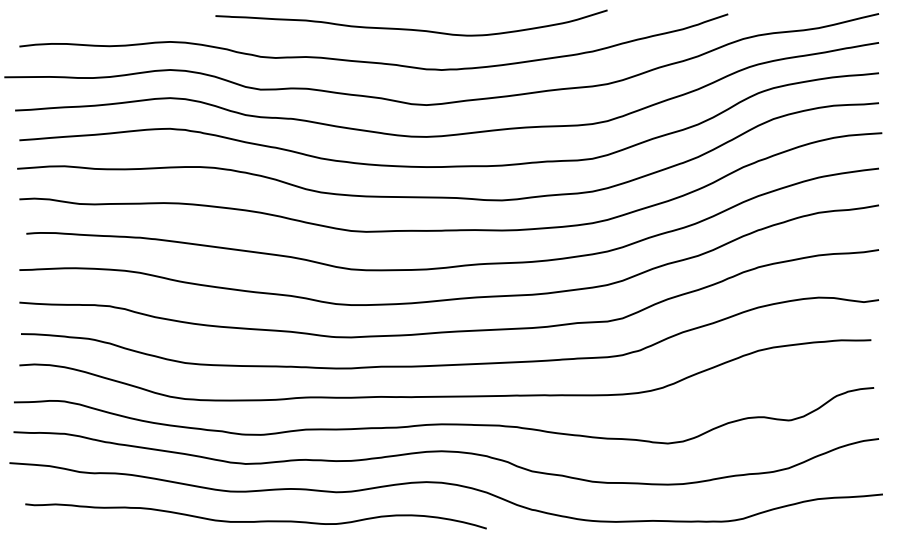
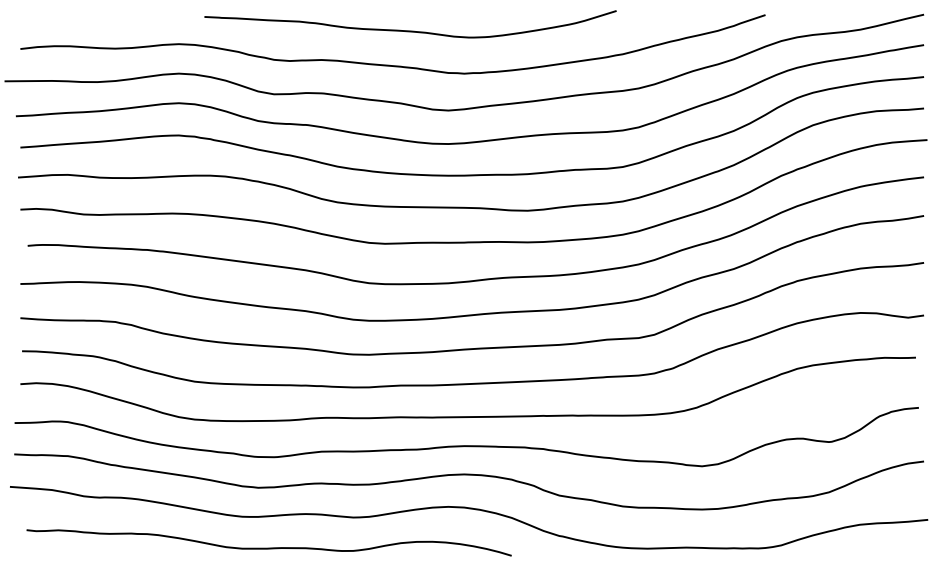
curve: (410, 28) -> (409, 30), moved

